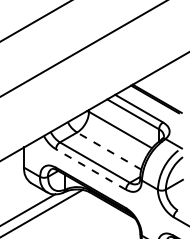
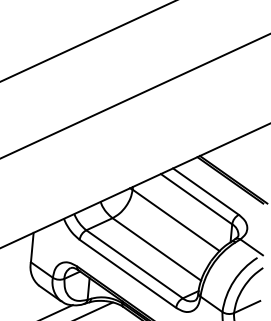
line: (108, 150) -> (155, 248), dashed -> solid
line: (90, 169) -> (127, 273), dashed -> solid

